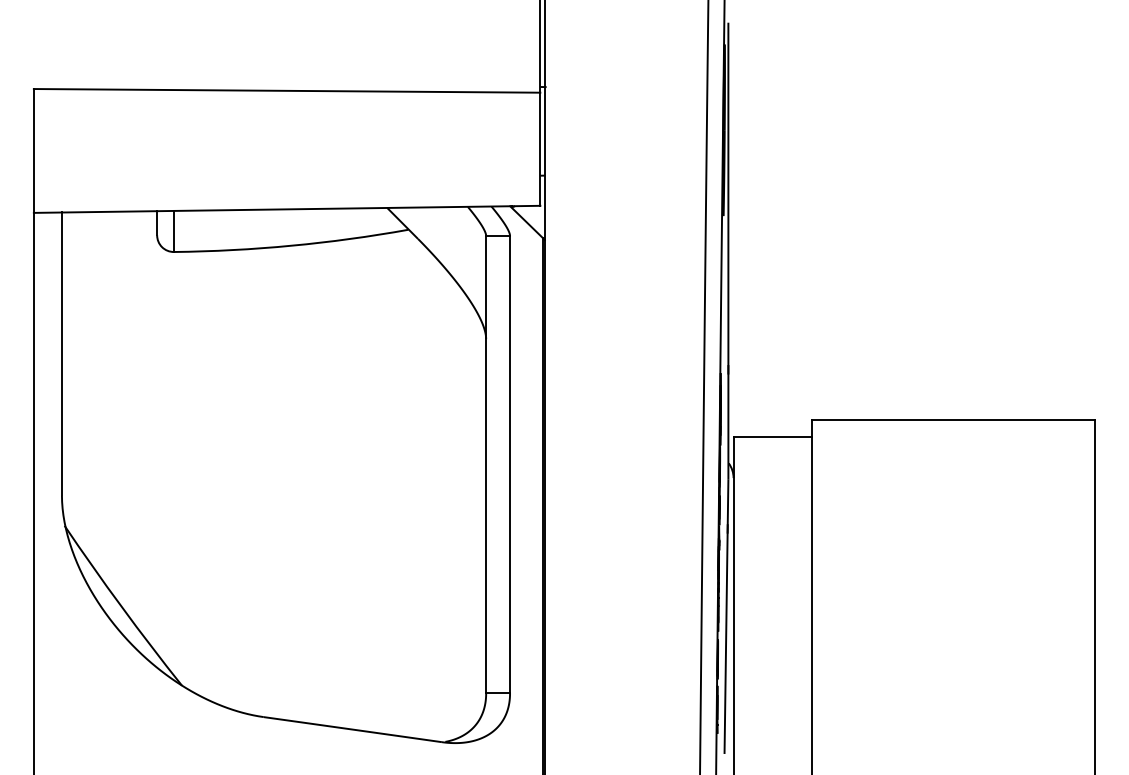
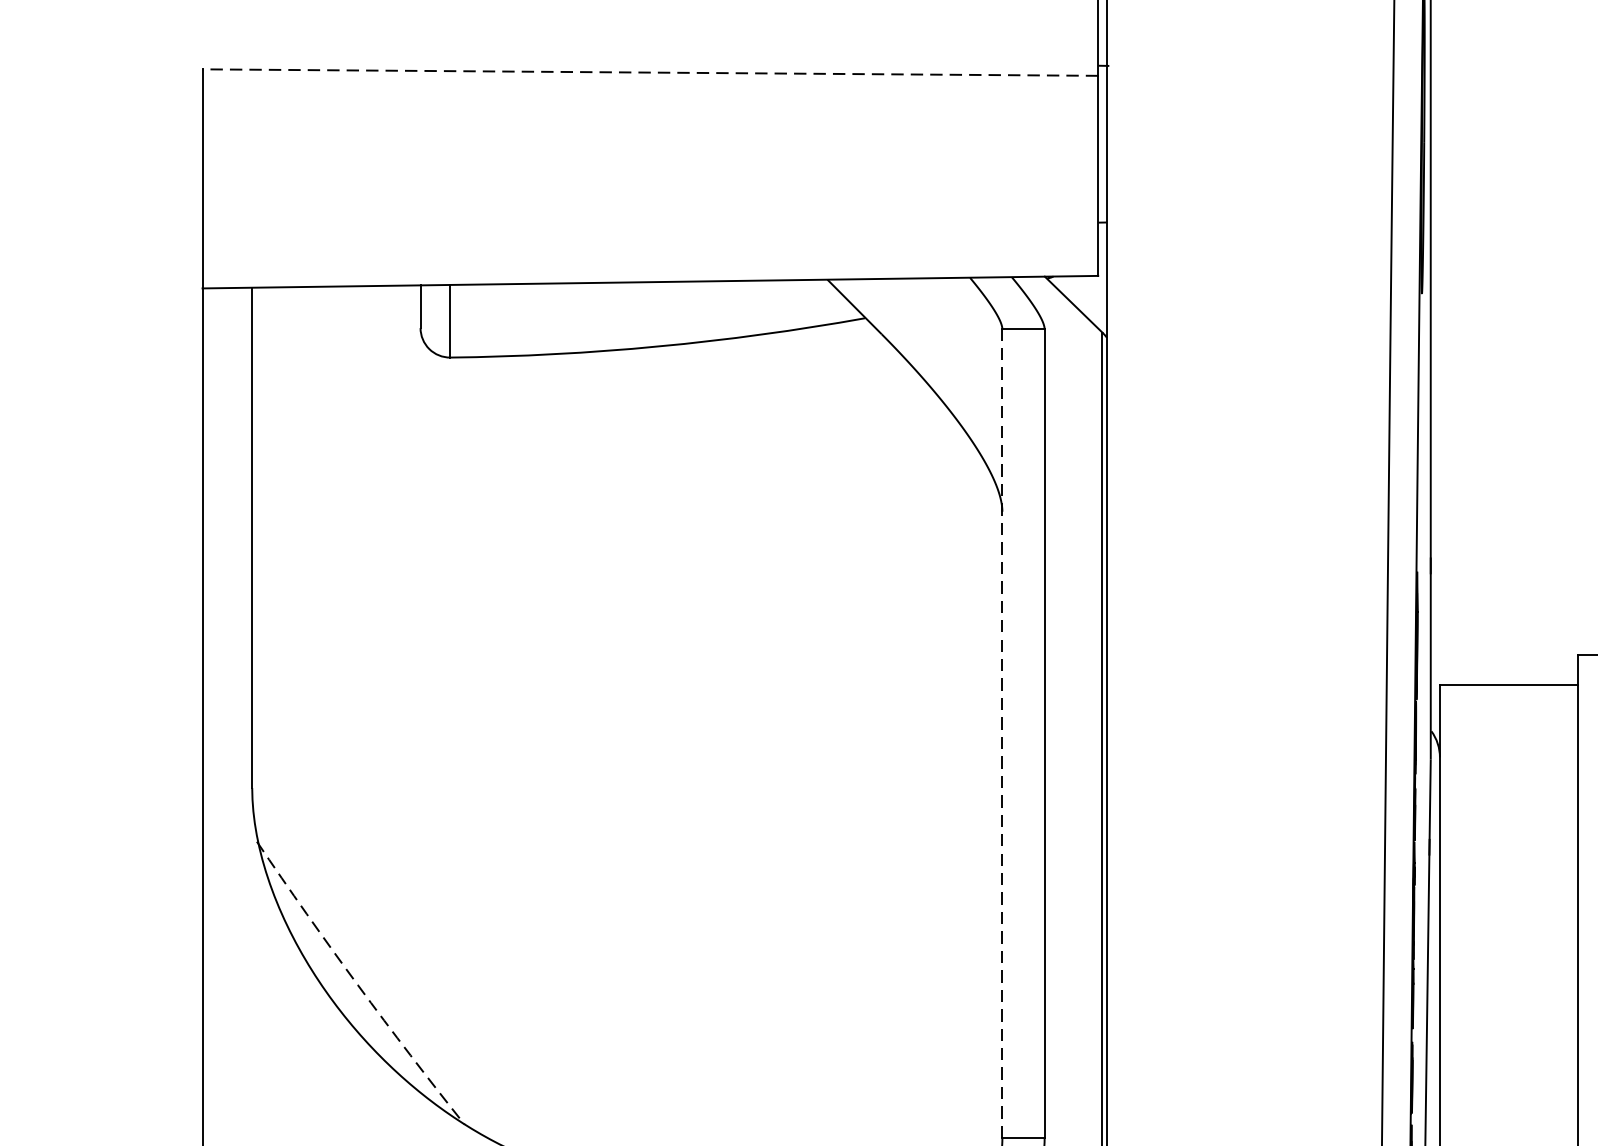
line: (286, 90) -> (649, 71), solid -> dashed
line: (486, 464) -> (1002, 733), solid -> dashed
arc: (121, 606) -> (357, 984), solid -> dashed

